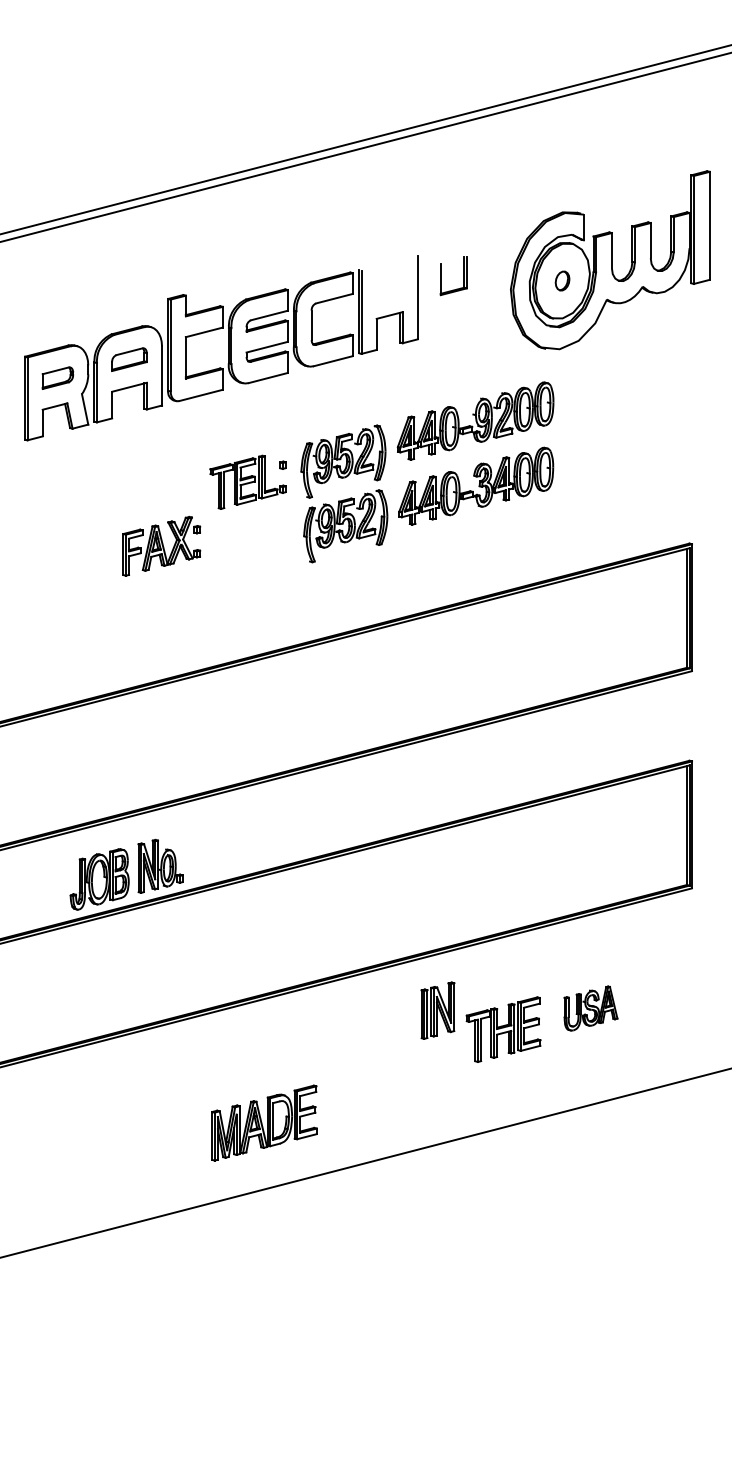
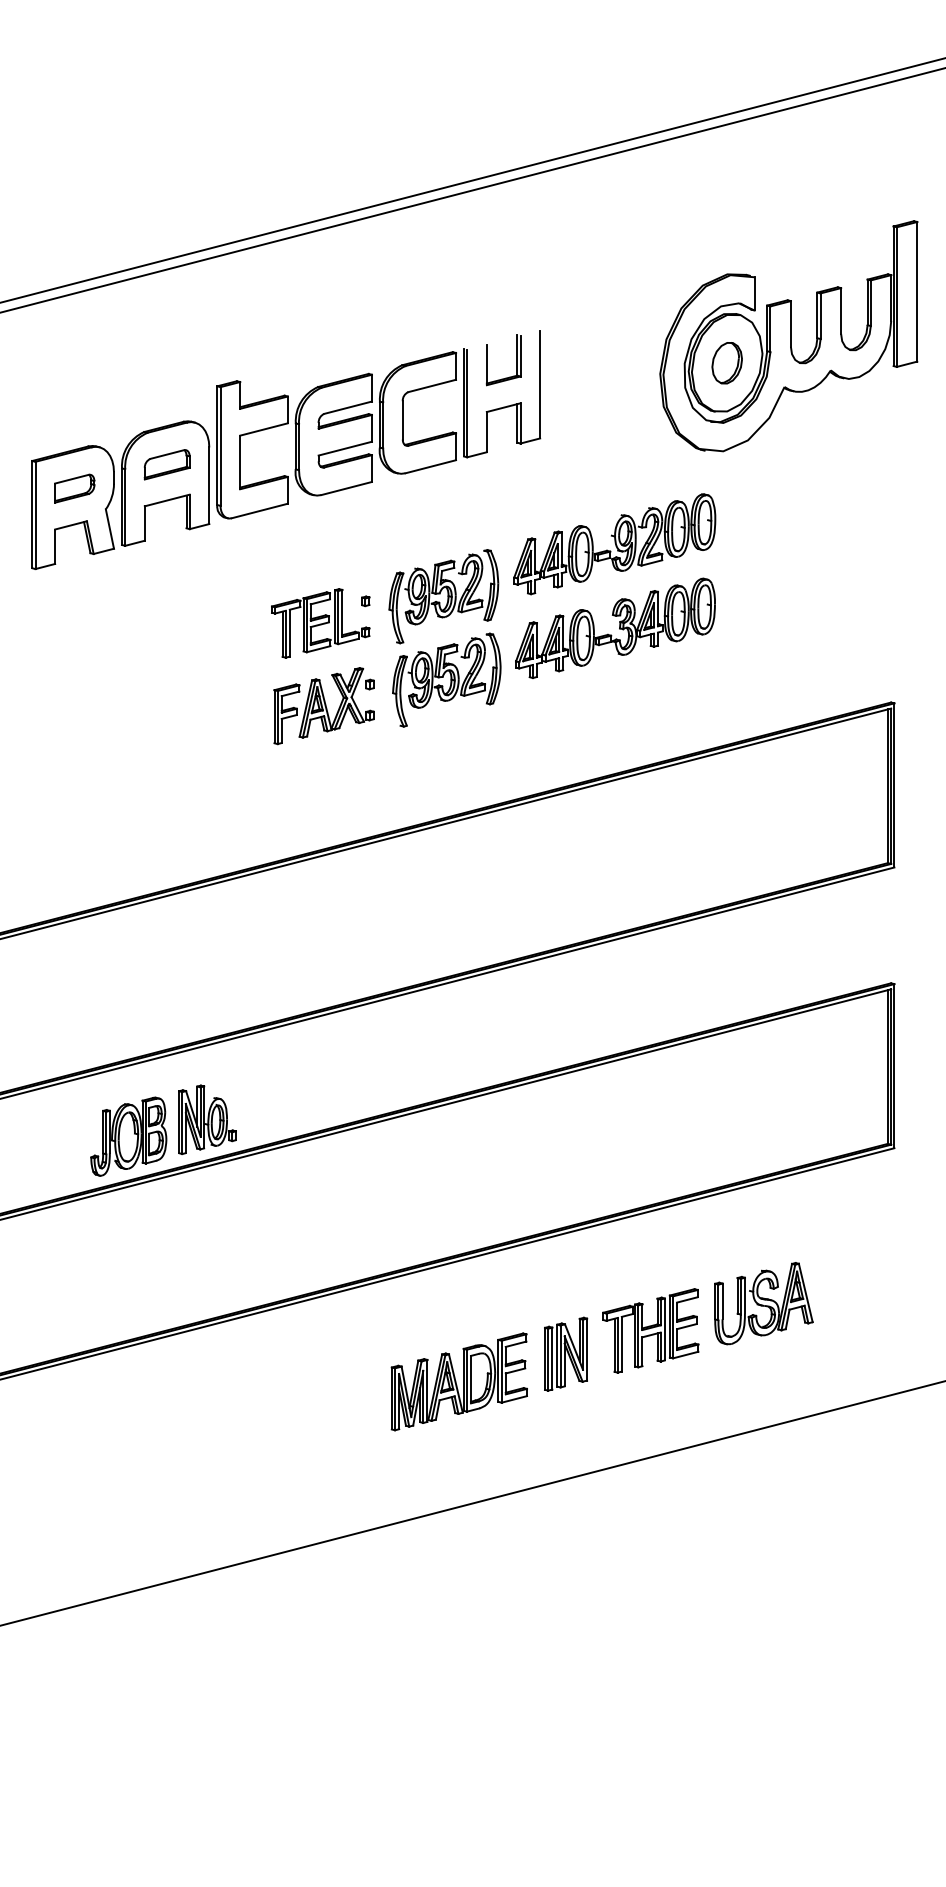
part: (463, 276) -> (516, 361), moved
part: (562, 280) -> (727, 362), size x1.67
part: (161, 546) -> (323, 706), moved
part: (590, 1008) -> (763, 1303), size x1.43
part: (437, 1010) -> (565, 1353), moved
part: (264, 1122) -> (459, 1381), moved

